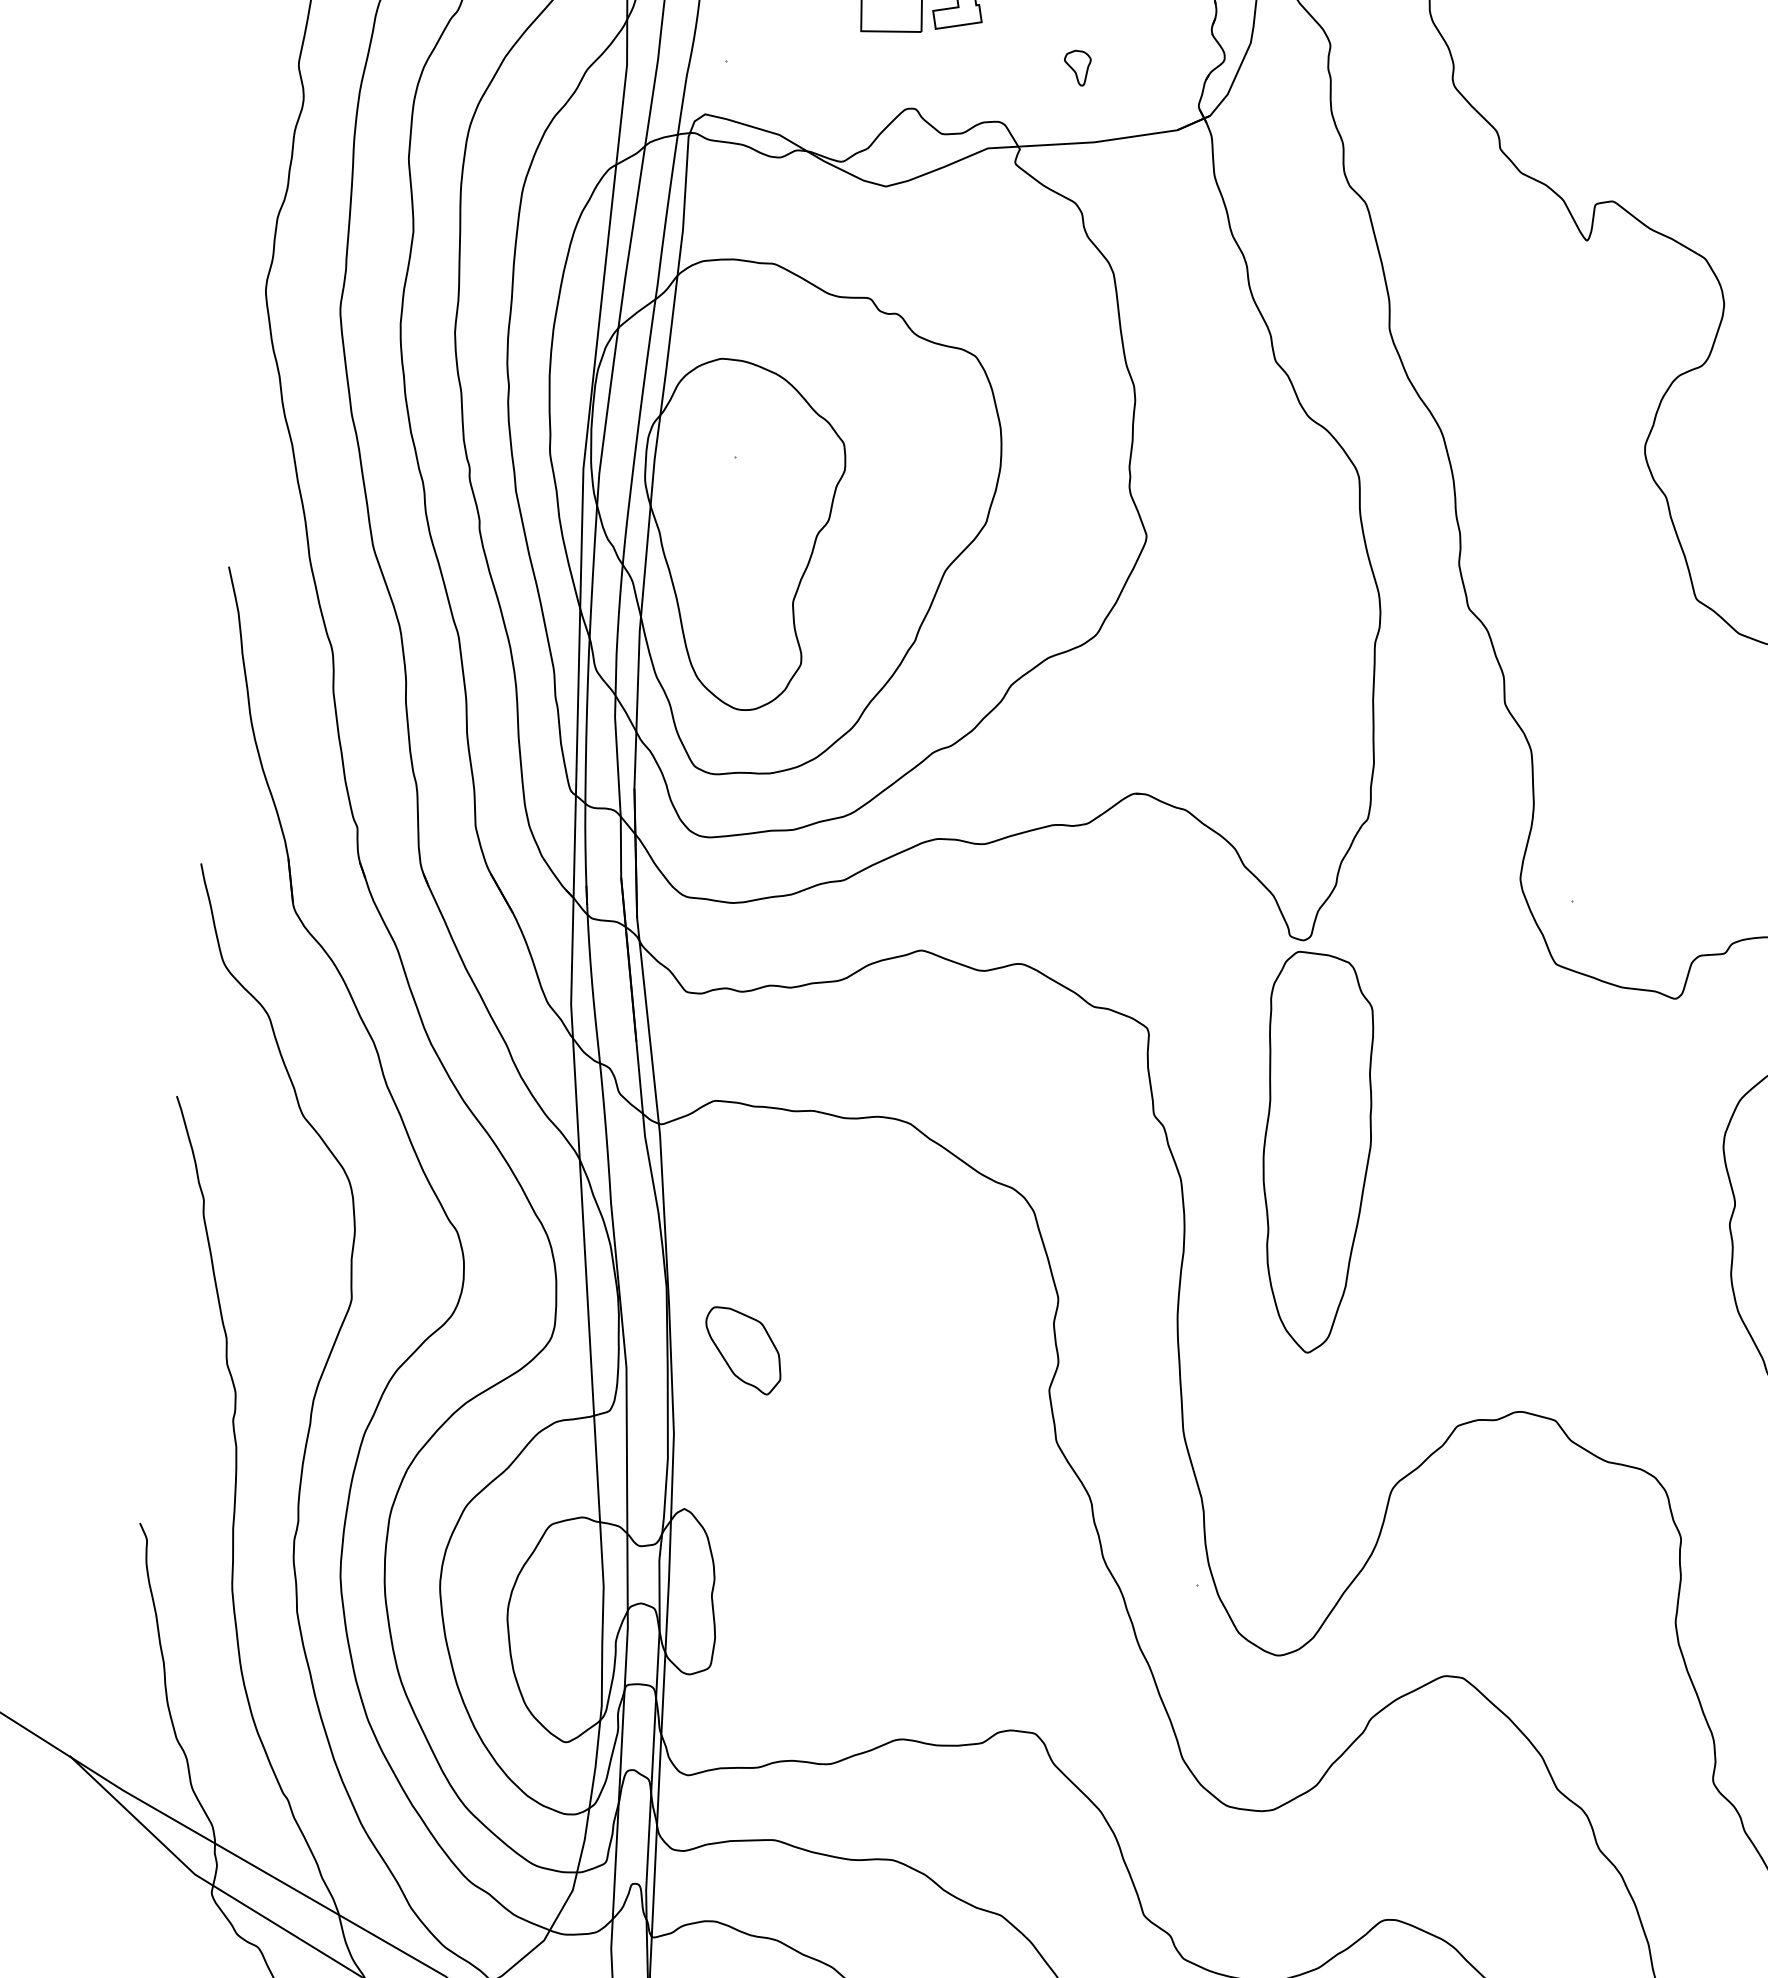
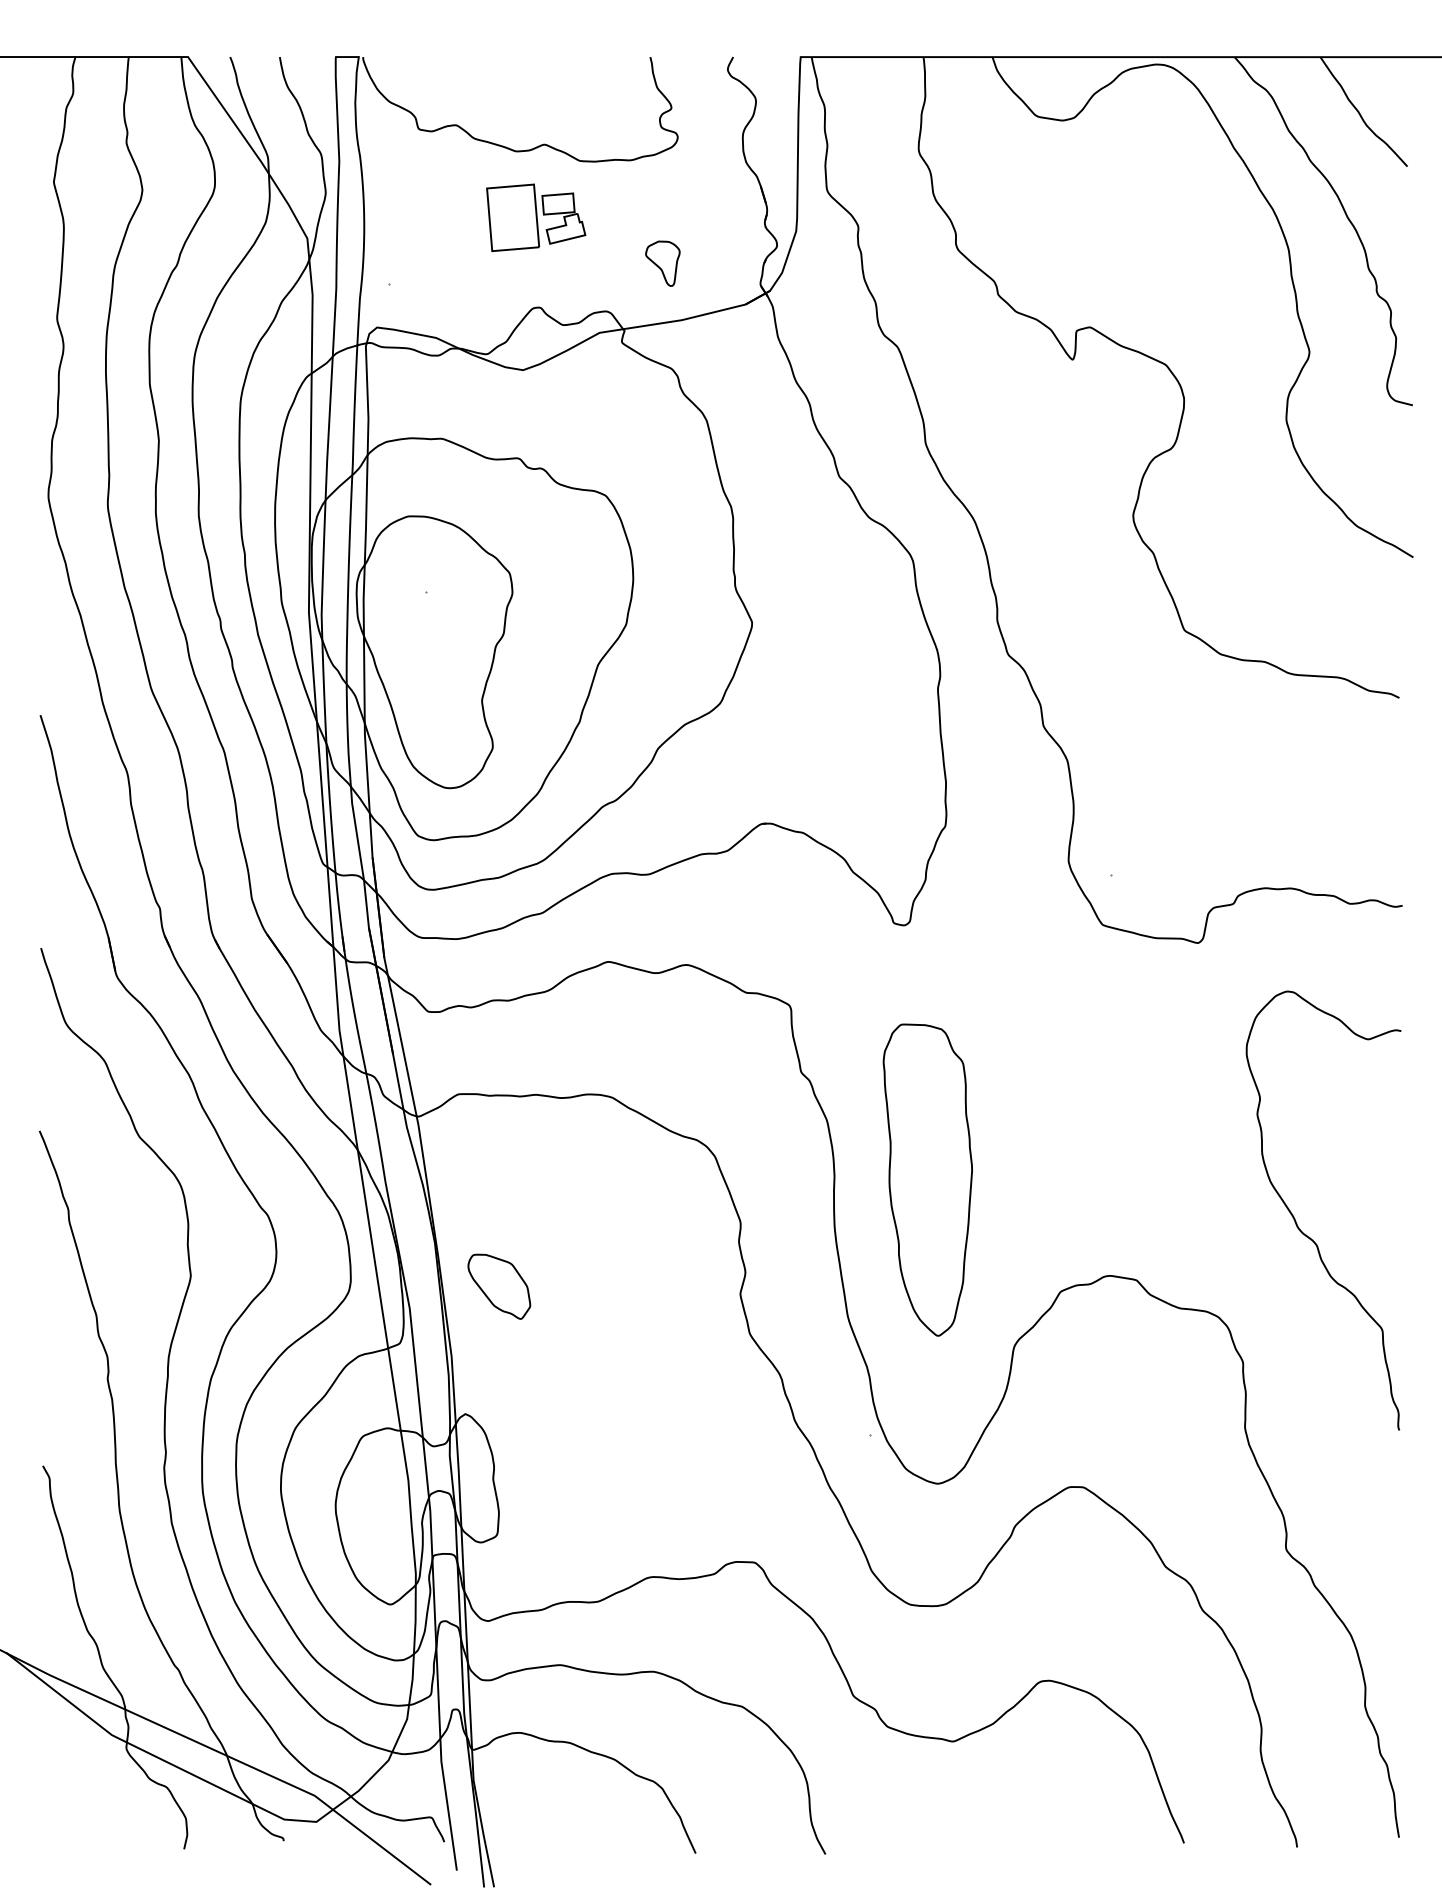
part: (1076, 67) -> (662, 263), size x1.67
part: (1312, 1152) -> (927, 1179), moved

